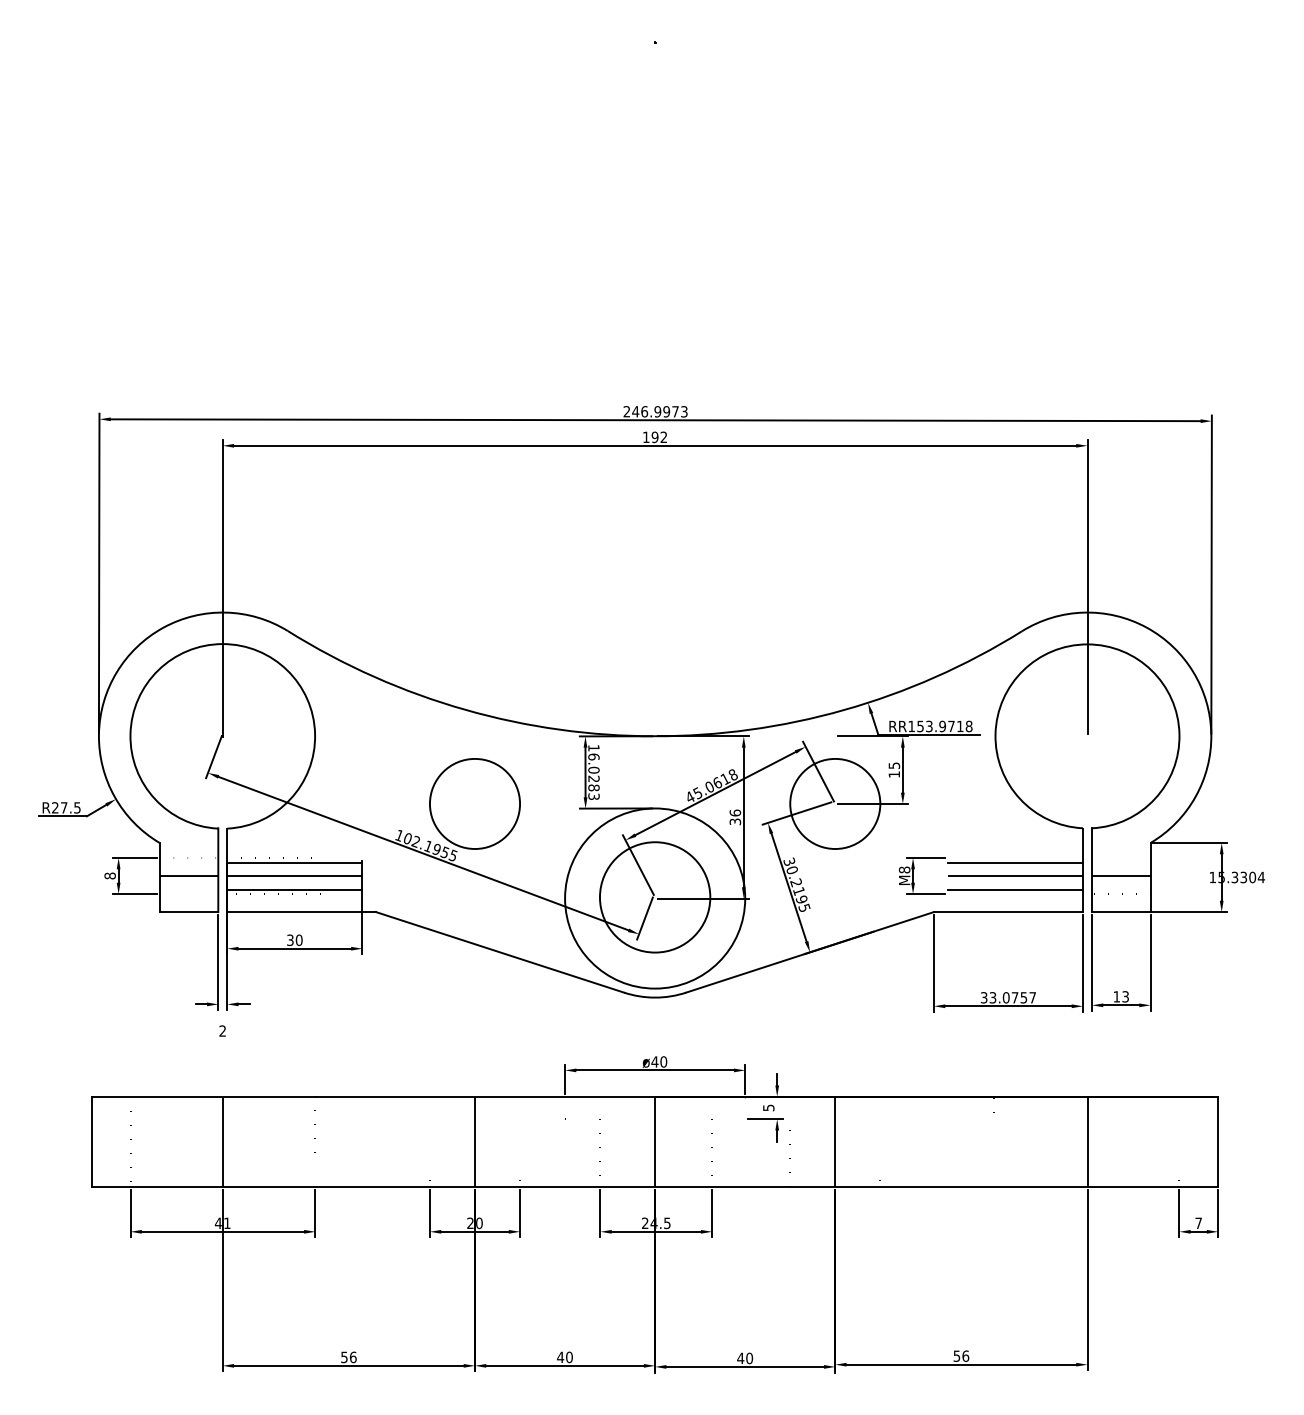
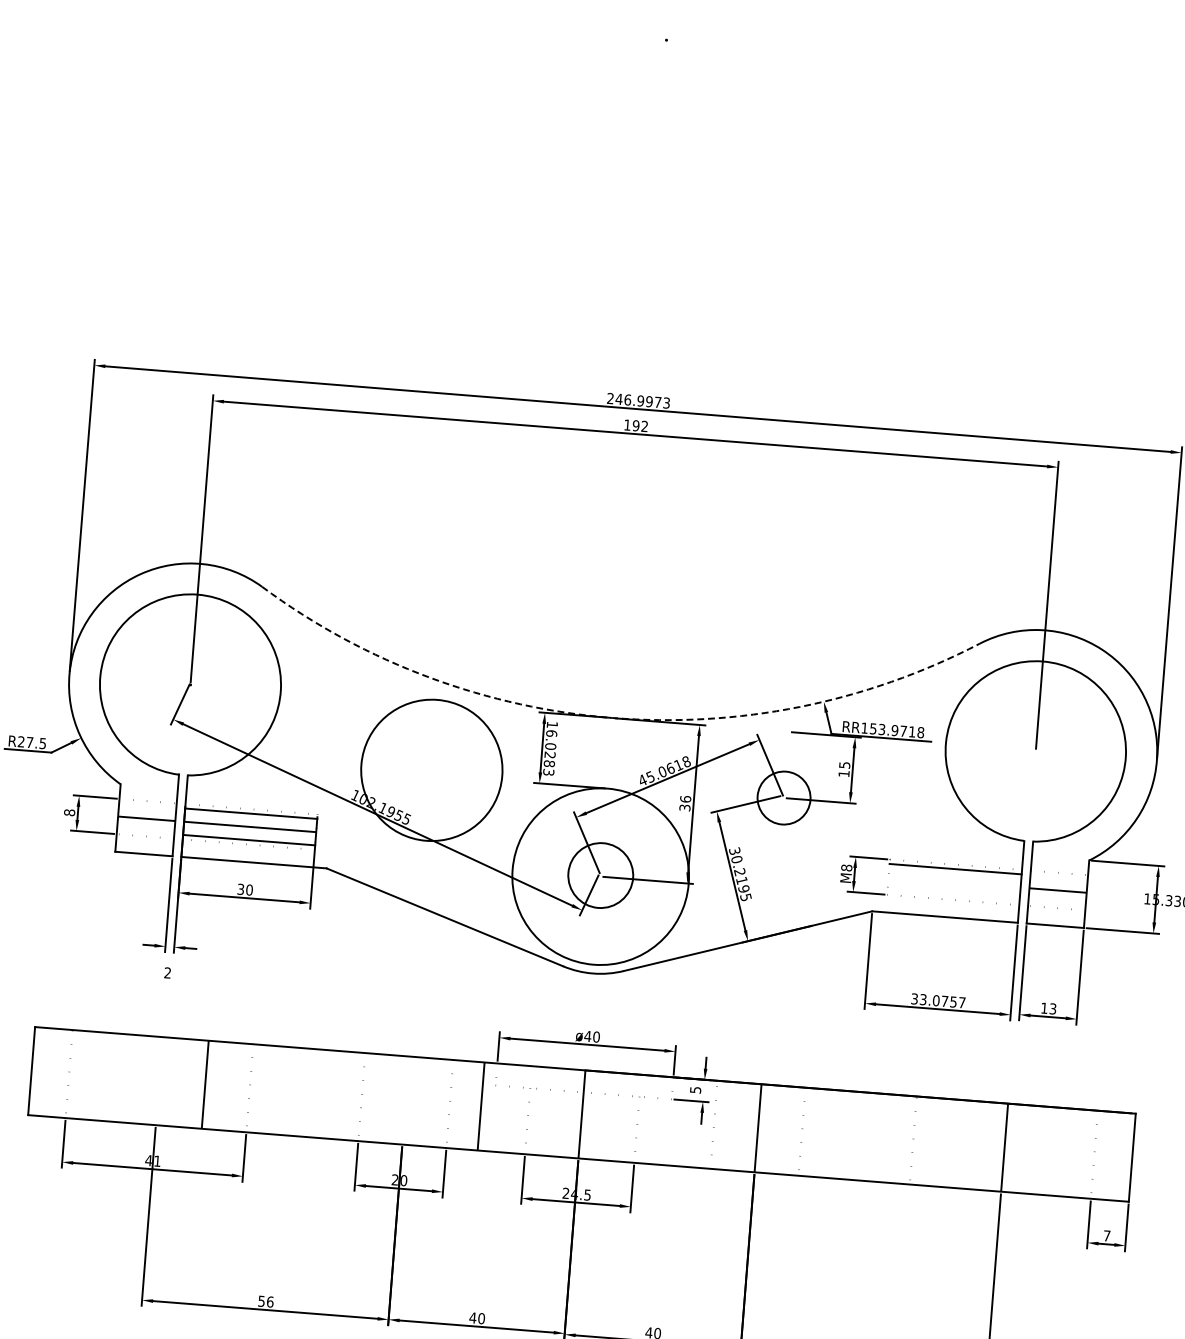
arc: (654, 736) -> (612, 718), solid -> dashed
circle: (474, 803) -> (431, 769), size x1.6
circle: (835, 803) -> (784, 797), size x0.6
line: (1014, 876) -> (953, 882), removed
line: (1014, 889) -> (952, 895), removed
circle: (654, 897) -> (600, 875), size x0.6
line: (222, 1141) -> (204, 1084), moved
line: (475, 1141) -> (481, 1106), moved

